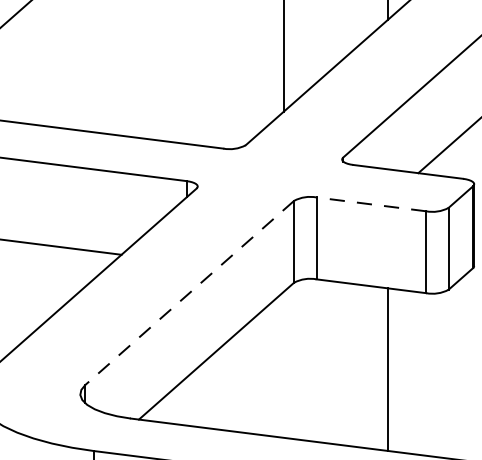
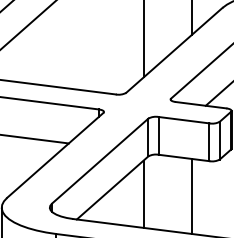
line: (370, 205) -> (183, 120), dashed -> solid
line: (188, 293) -> (99, 161), dashed -> solid
line: (283, 363) -> (143, 193), added

